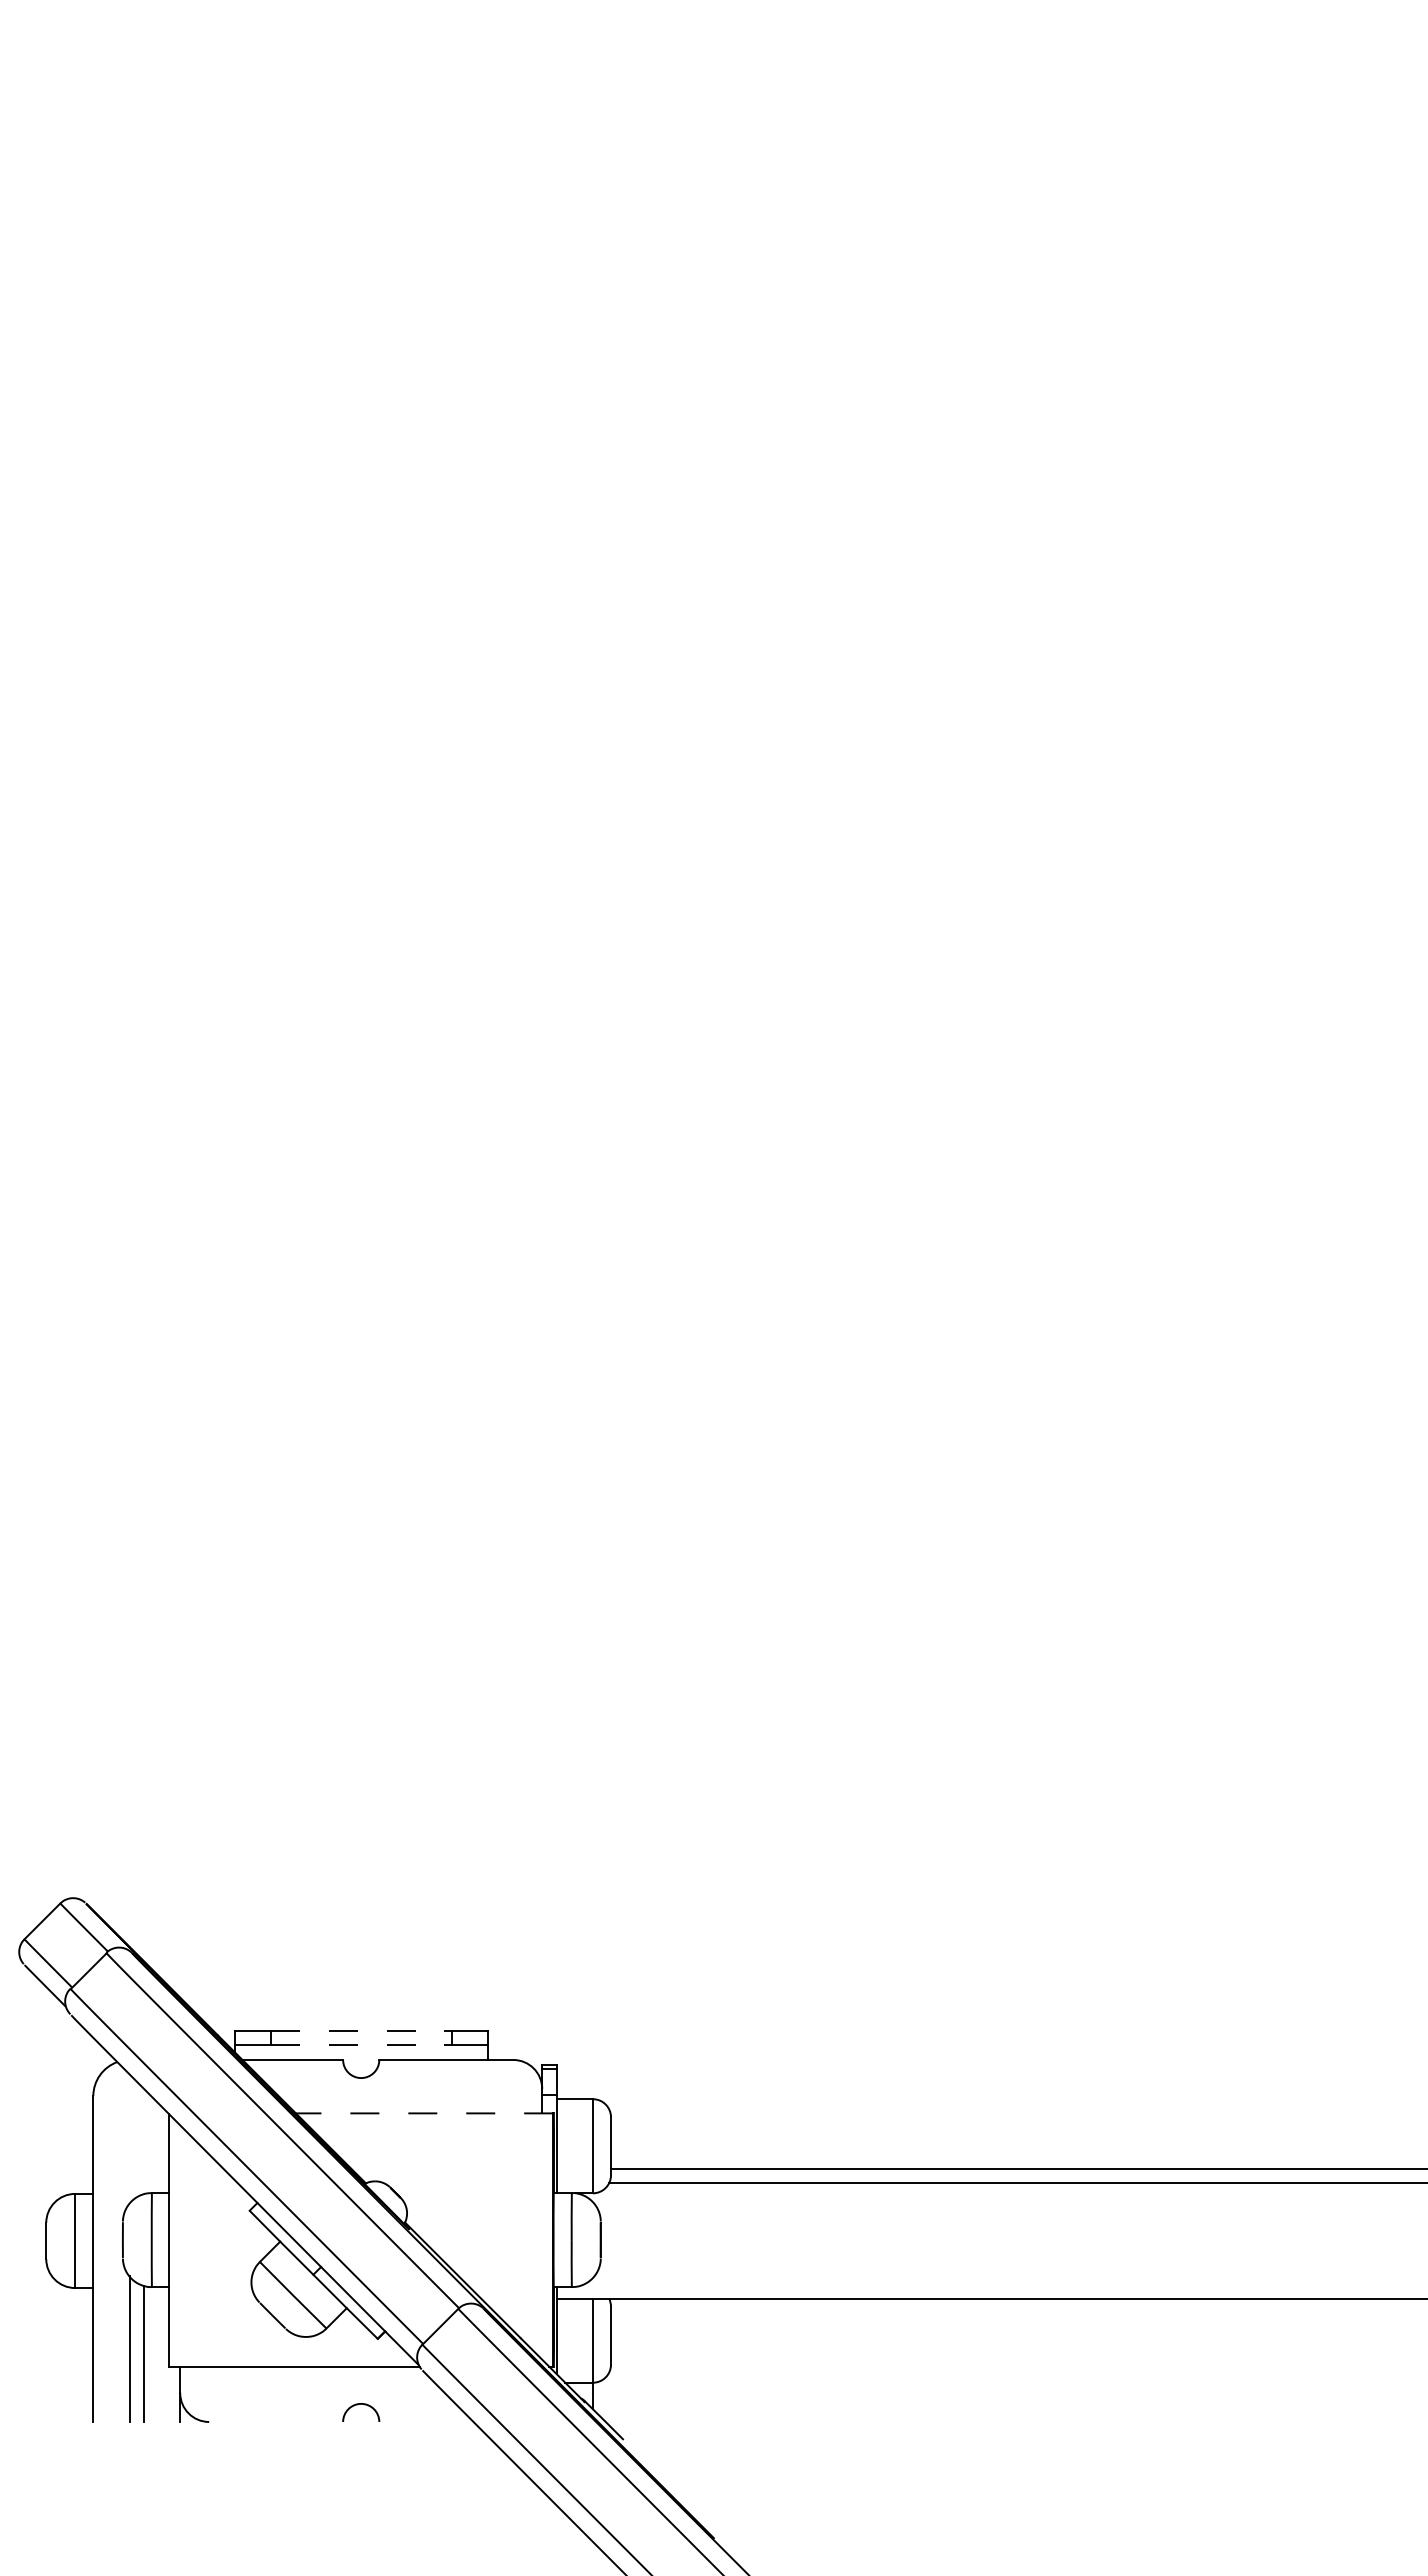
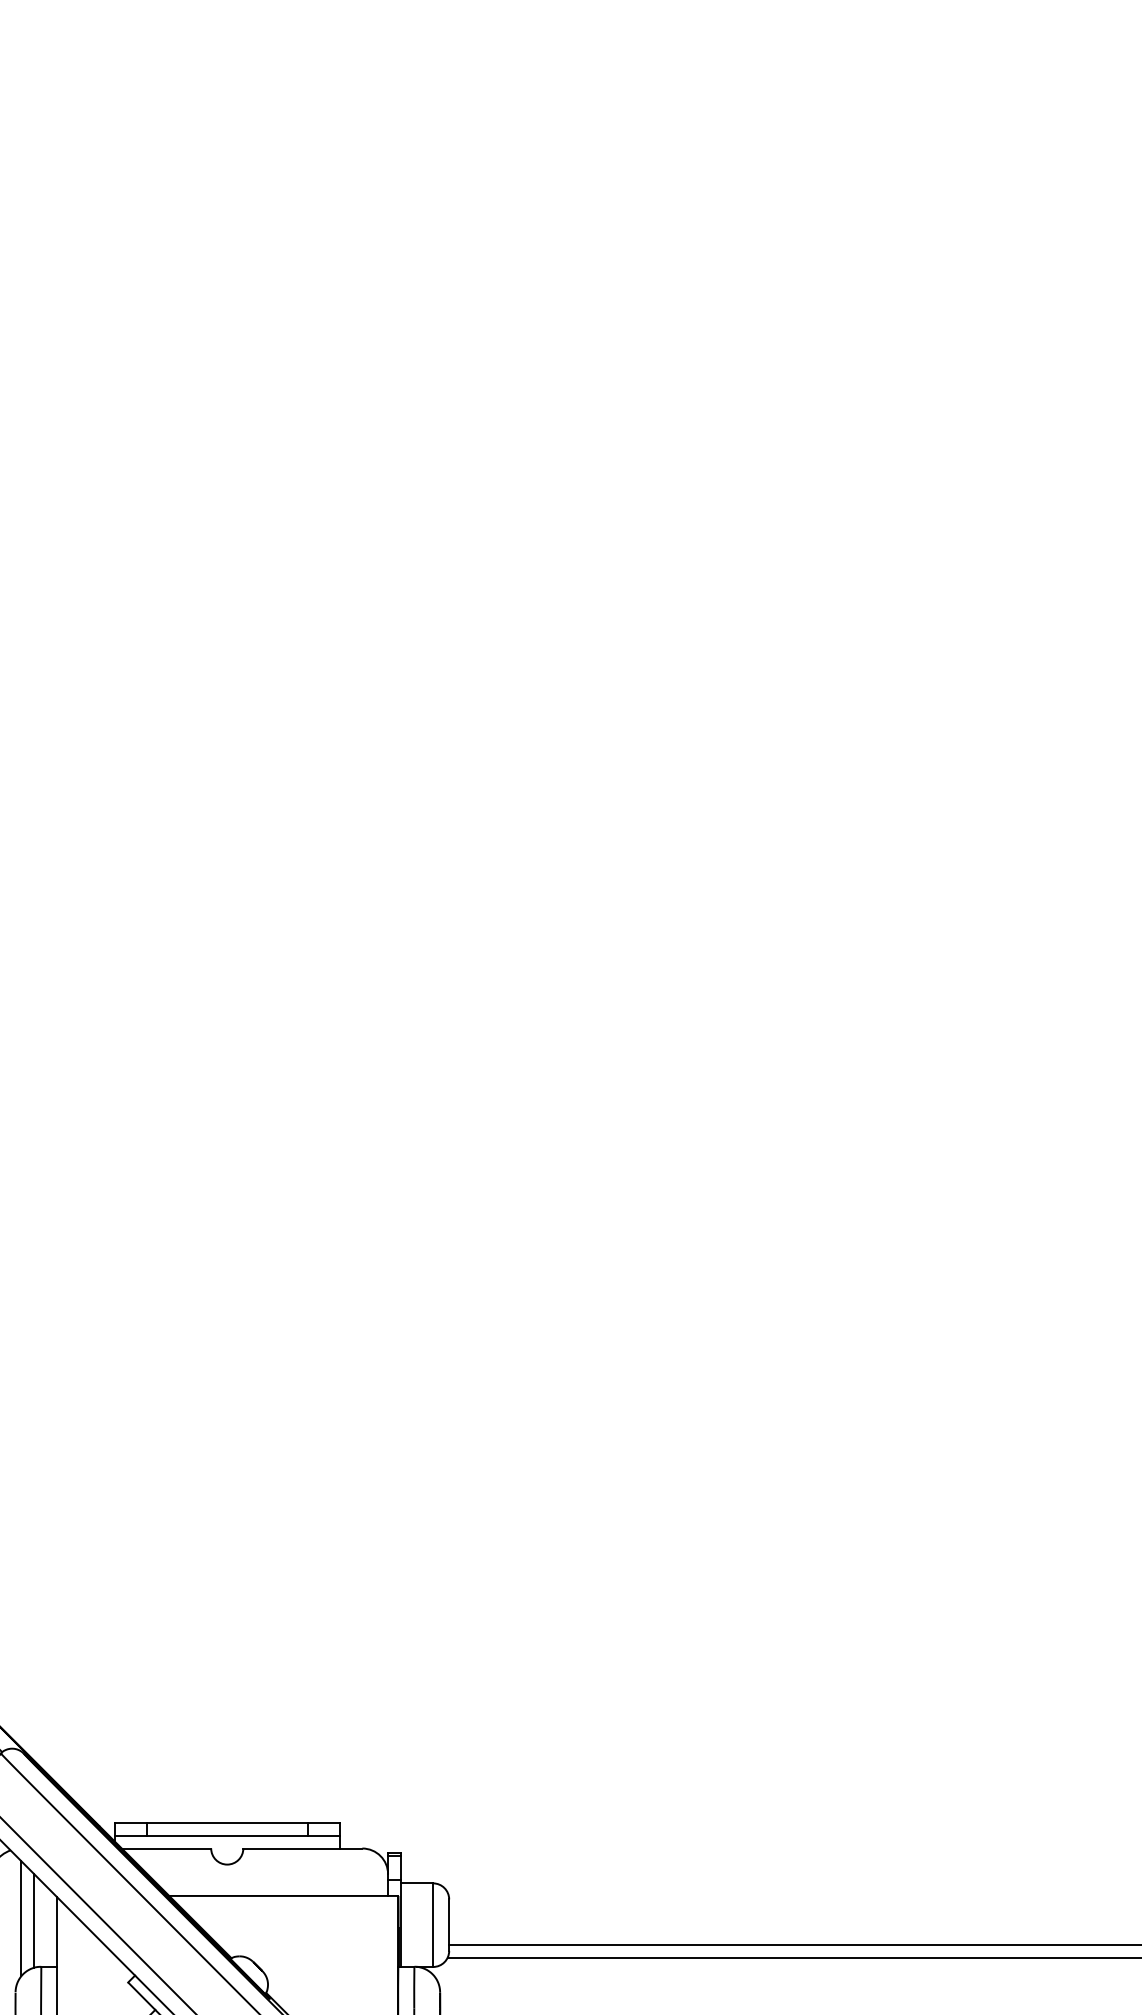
line: (361, 2031) -> (227, 1823), dashed -> solid
line: (361, 2045) -> (227, 1835), dashed -> solid
line: (424, 2113) -> (283, 1896), dashed -> solid
line: (129, 2138) -> (21, 1918), added
line: (144, 2140) -> (34, 1920), added

